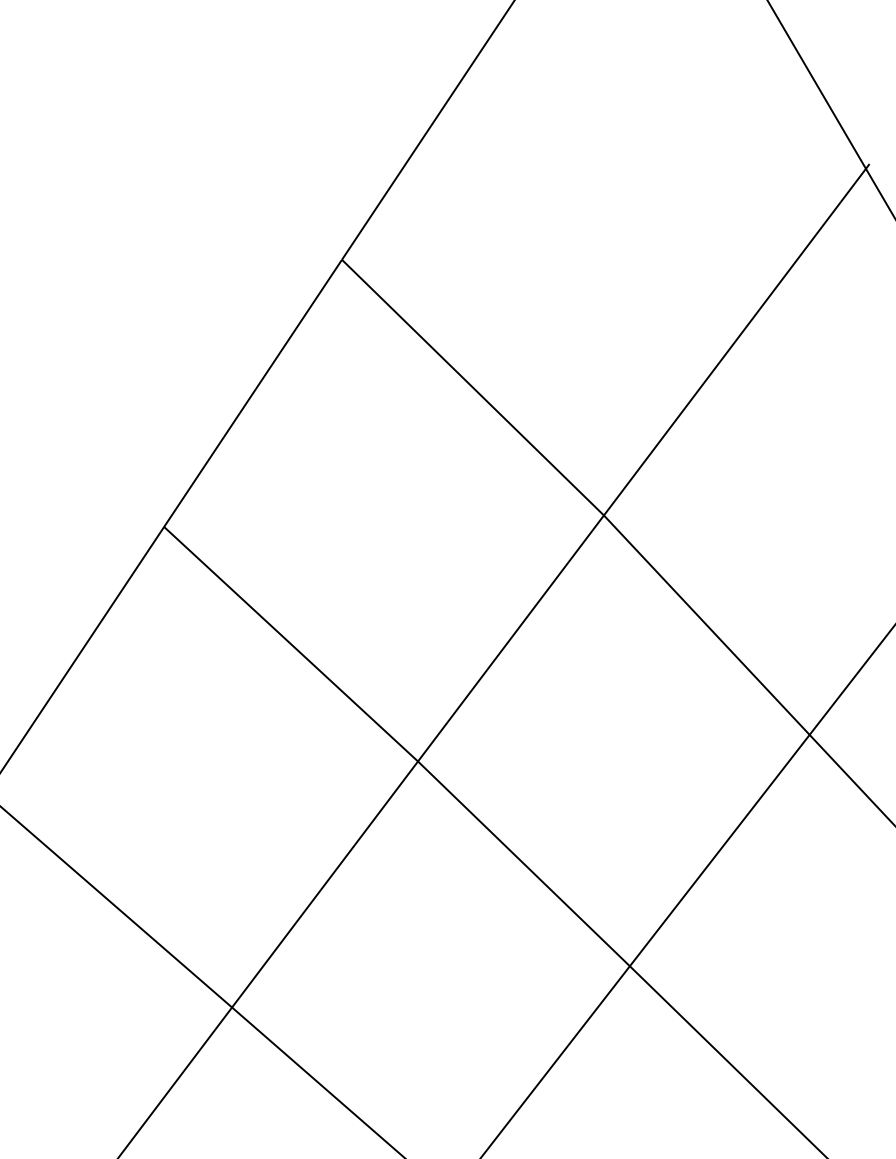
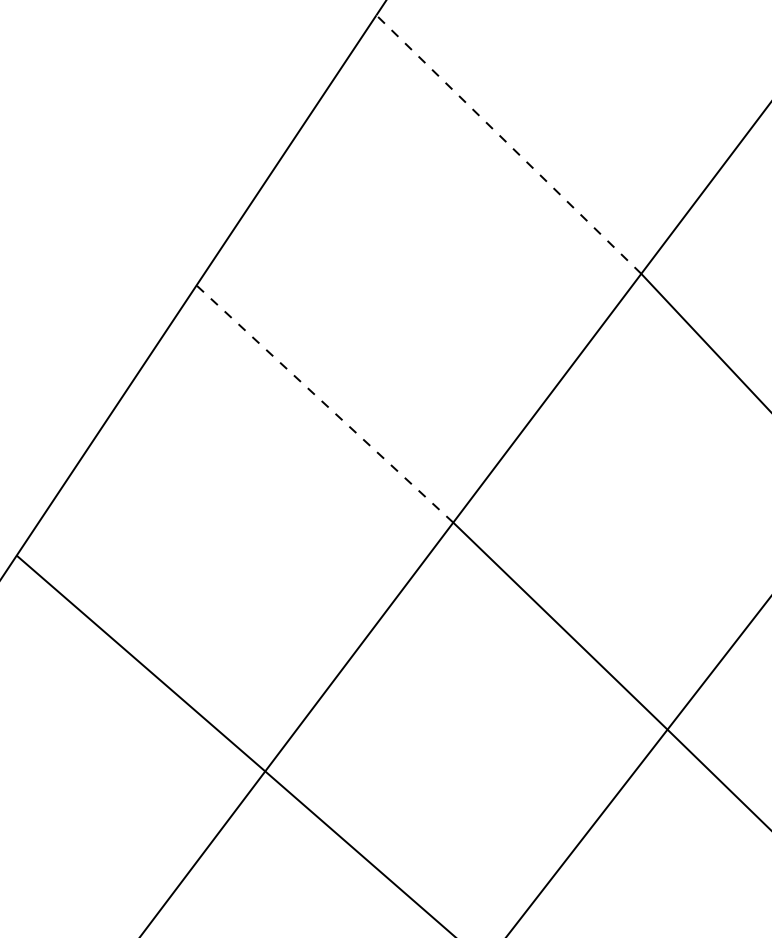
line: (472, 387) -> (508, 144), solid -> dashed
line: (291, 644) -> (325, 404), solid -> dashed

